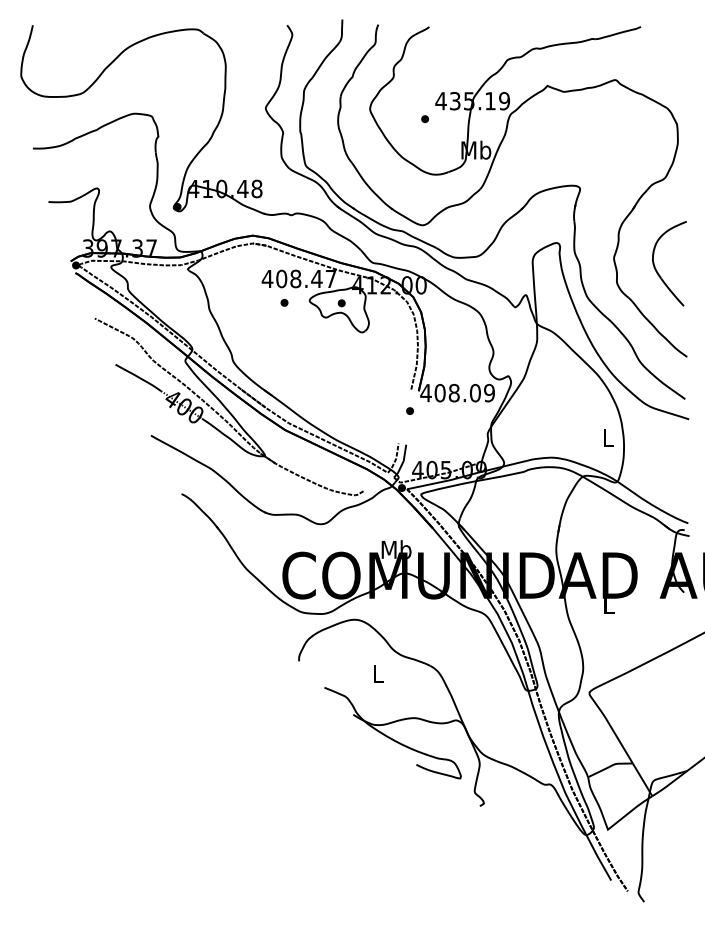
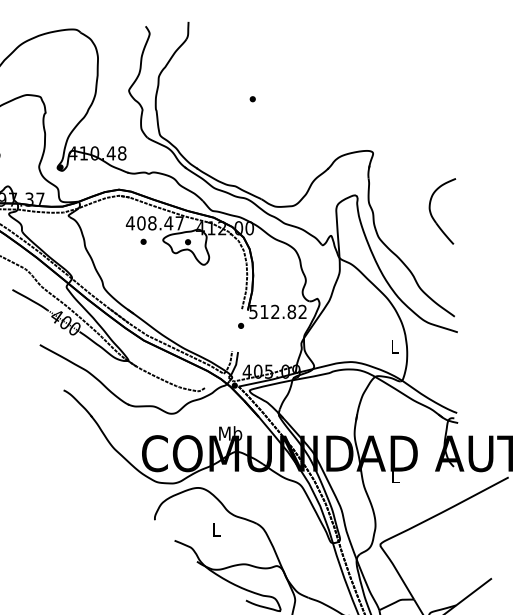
part: (487, 178) -> (301, 145), removed
text: (457, 392) -> (277, 311), 408.09 -> 512.82

